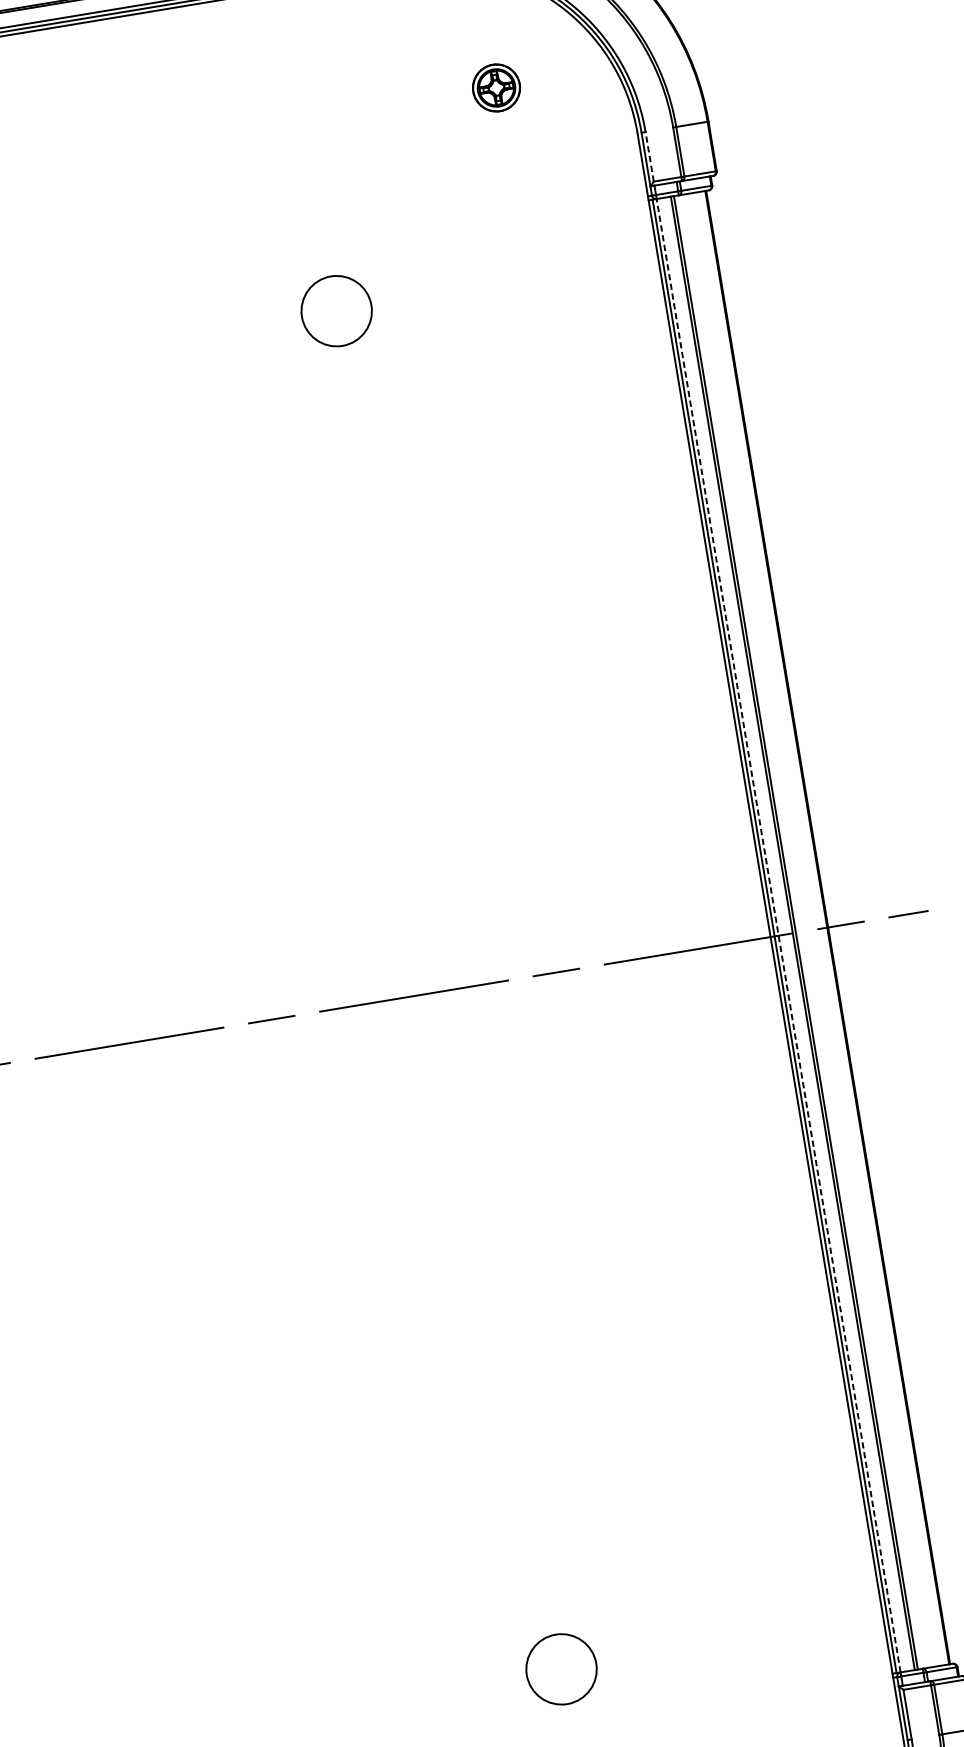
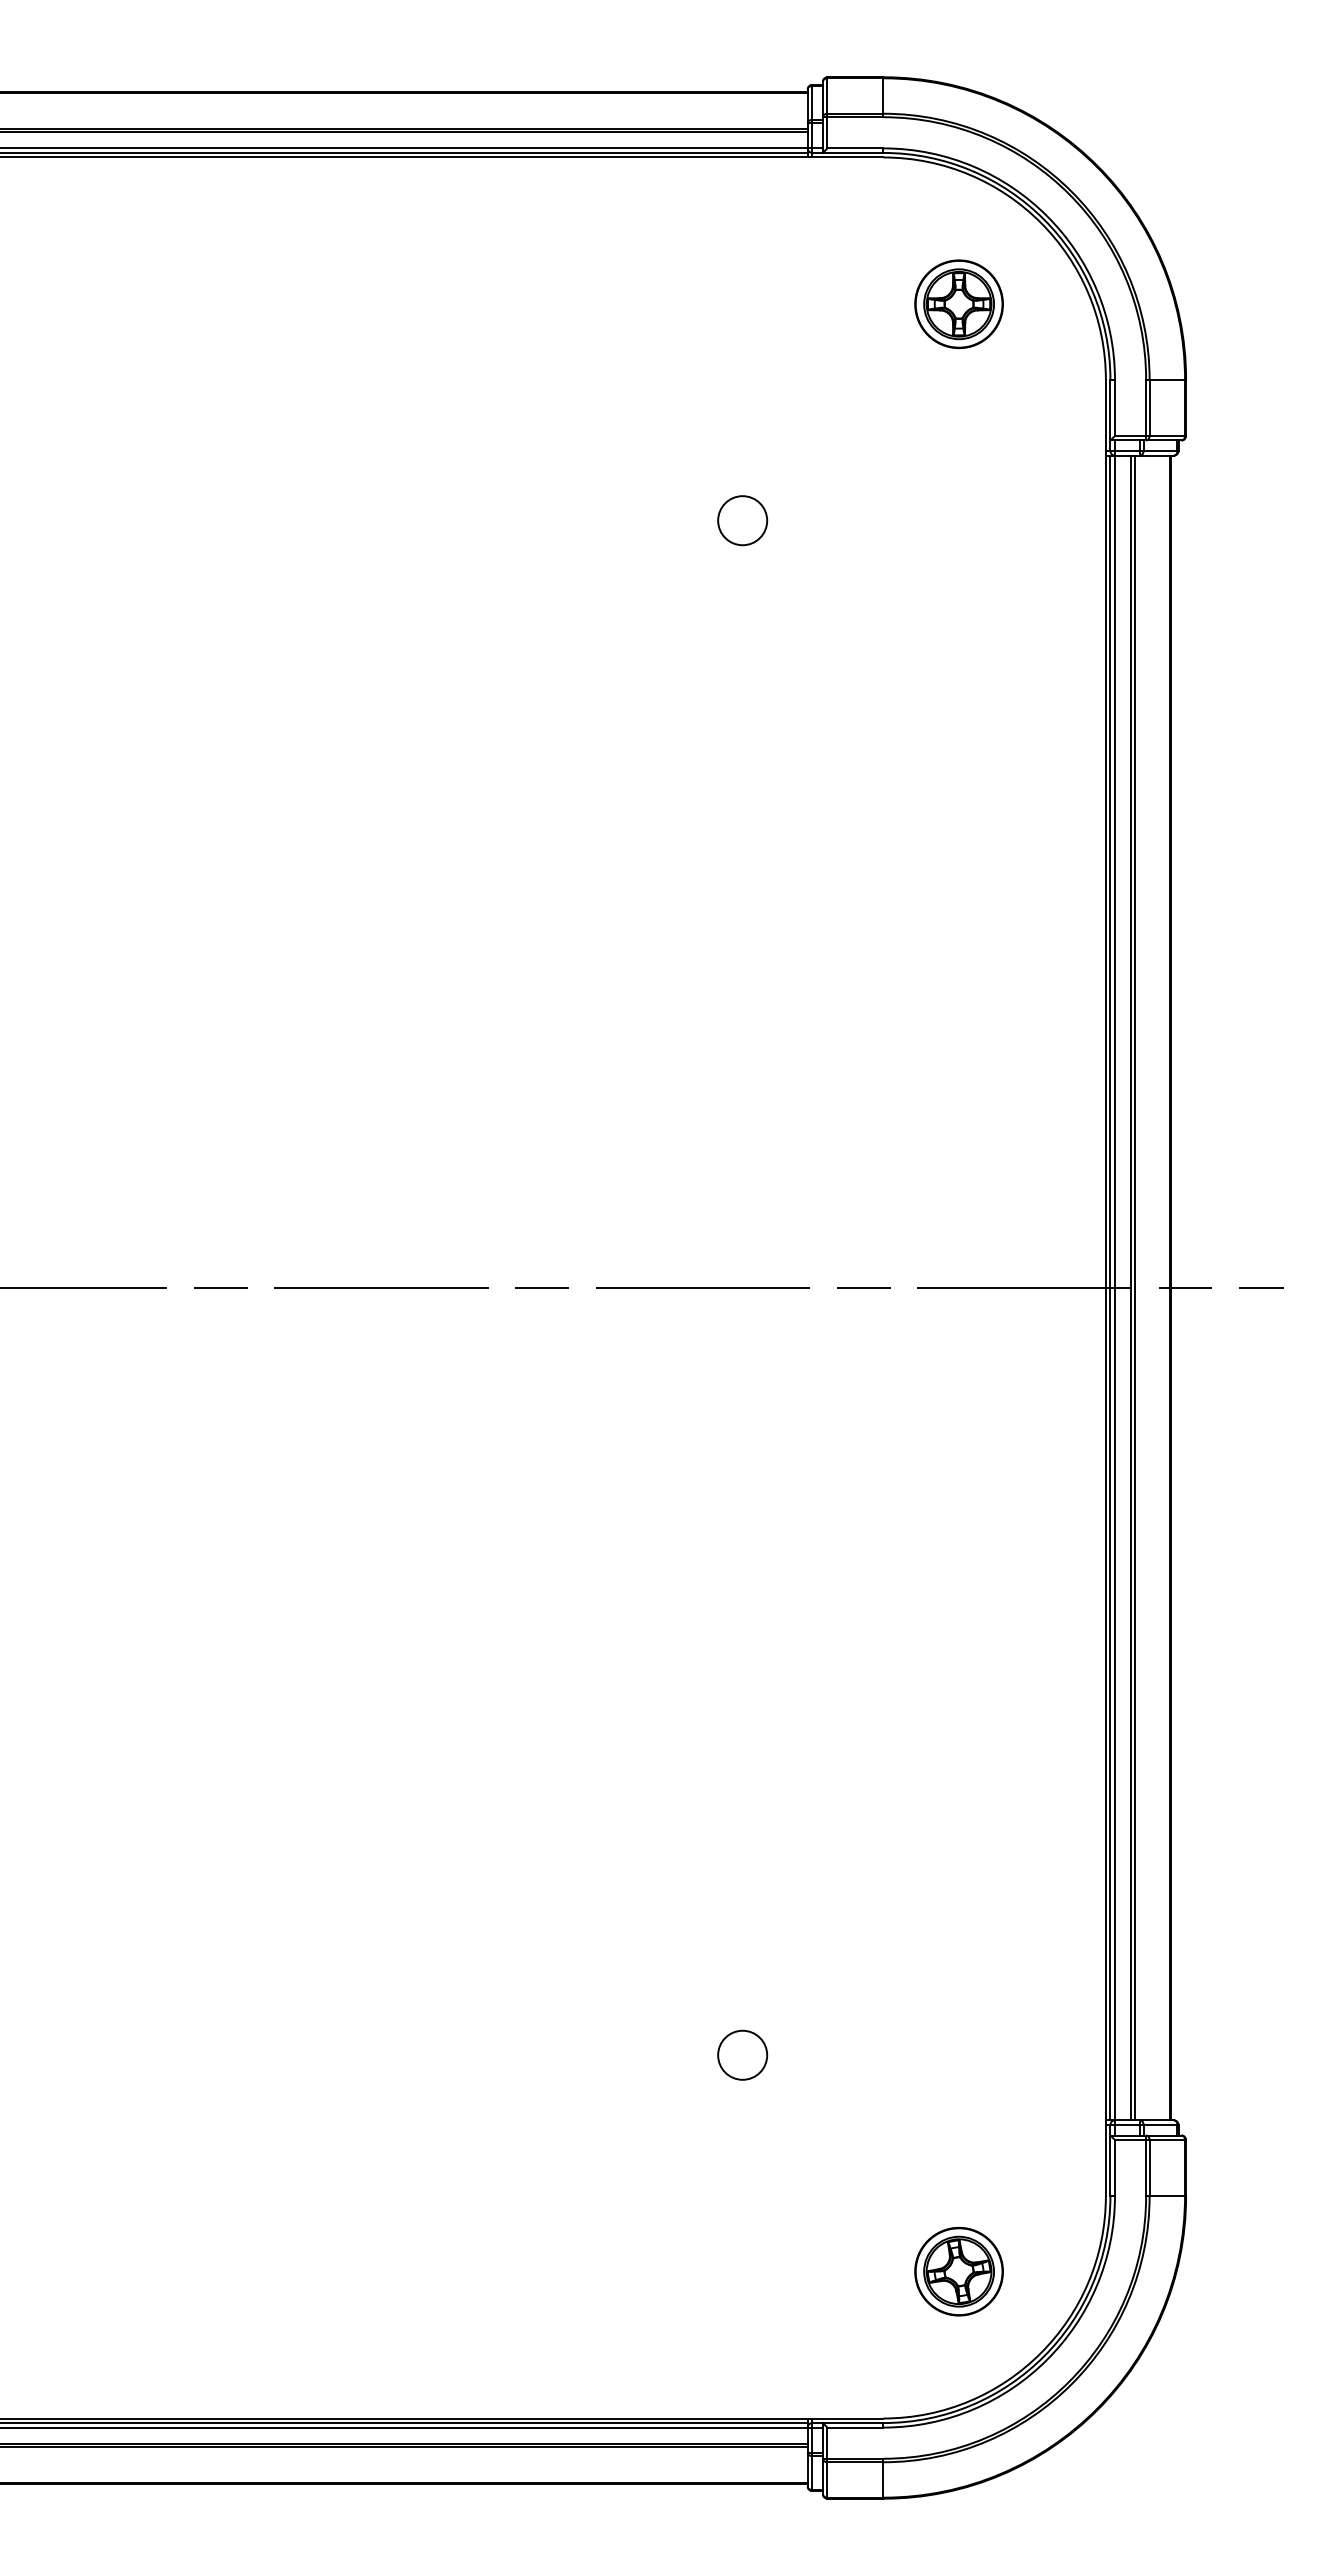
part: (496, 88) -> (958, 304), size x1.67
line: (649, 156) -> (1114, 407), dashed -> solid
circle: (336, 311) -> (742, 520), size x0.62
line: (778, 935) -> (1114, 1287), dashed -> solid
circle: (561, 1668) -> (742, 2054), size x0.62

